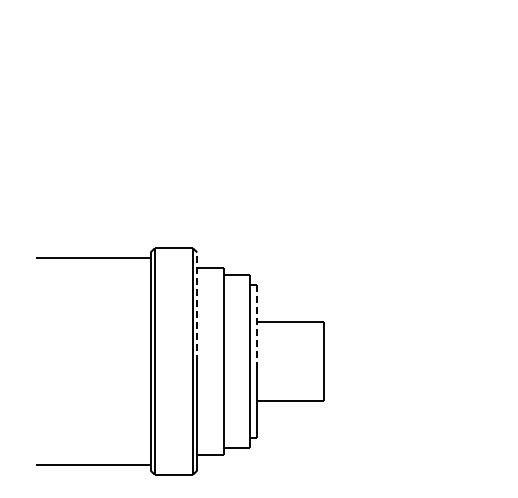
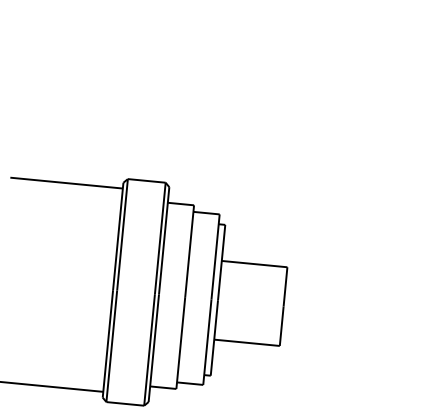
line: (197, 307) -> (164, 241), dashed -> solid
line: (257, 323) -> (221, 262), dashed -> solid

